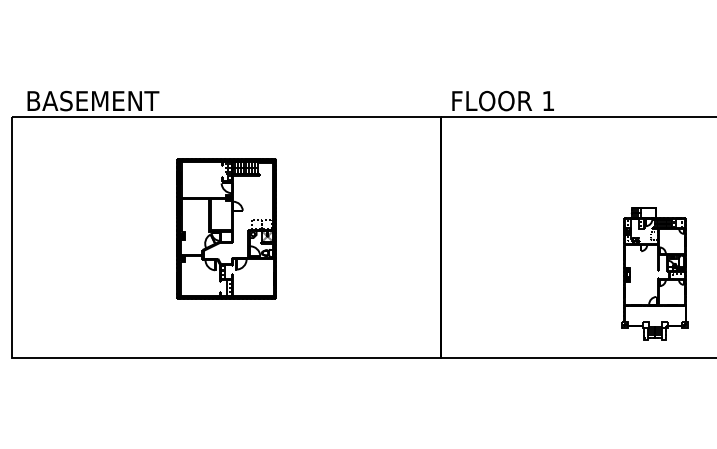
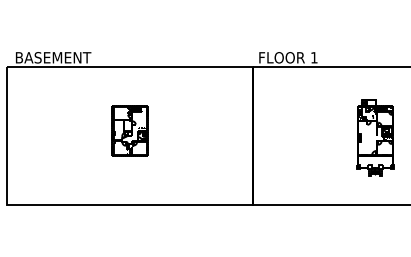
part: (225, 227) -> (129, 130), size x0.62
part: (655, 273) -> (375, 137), moved

